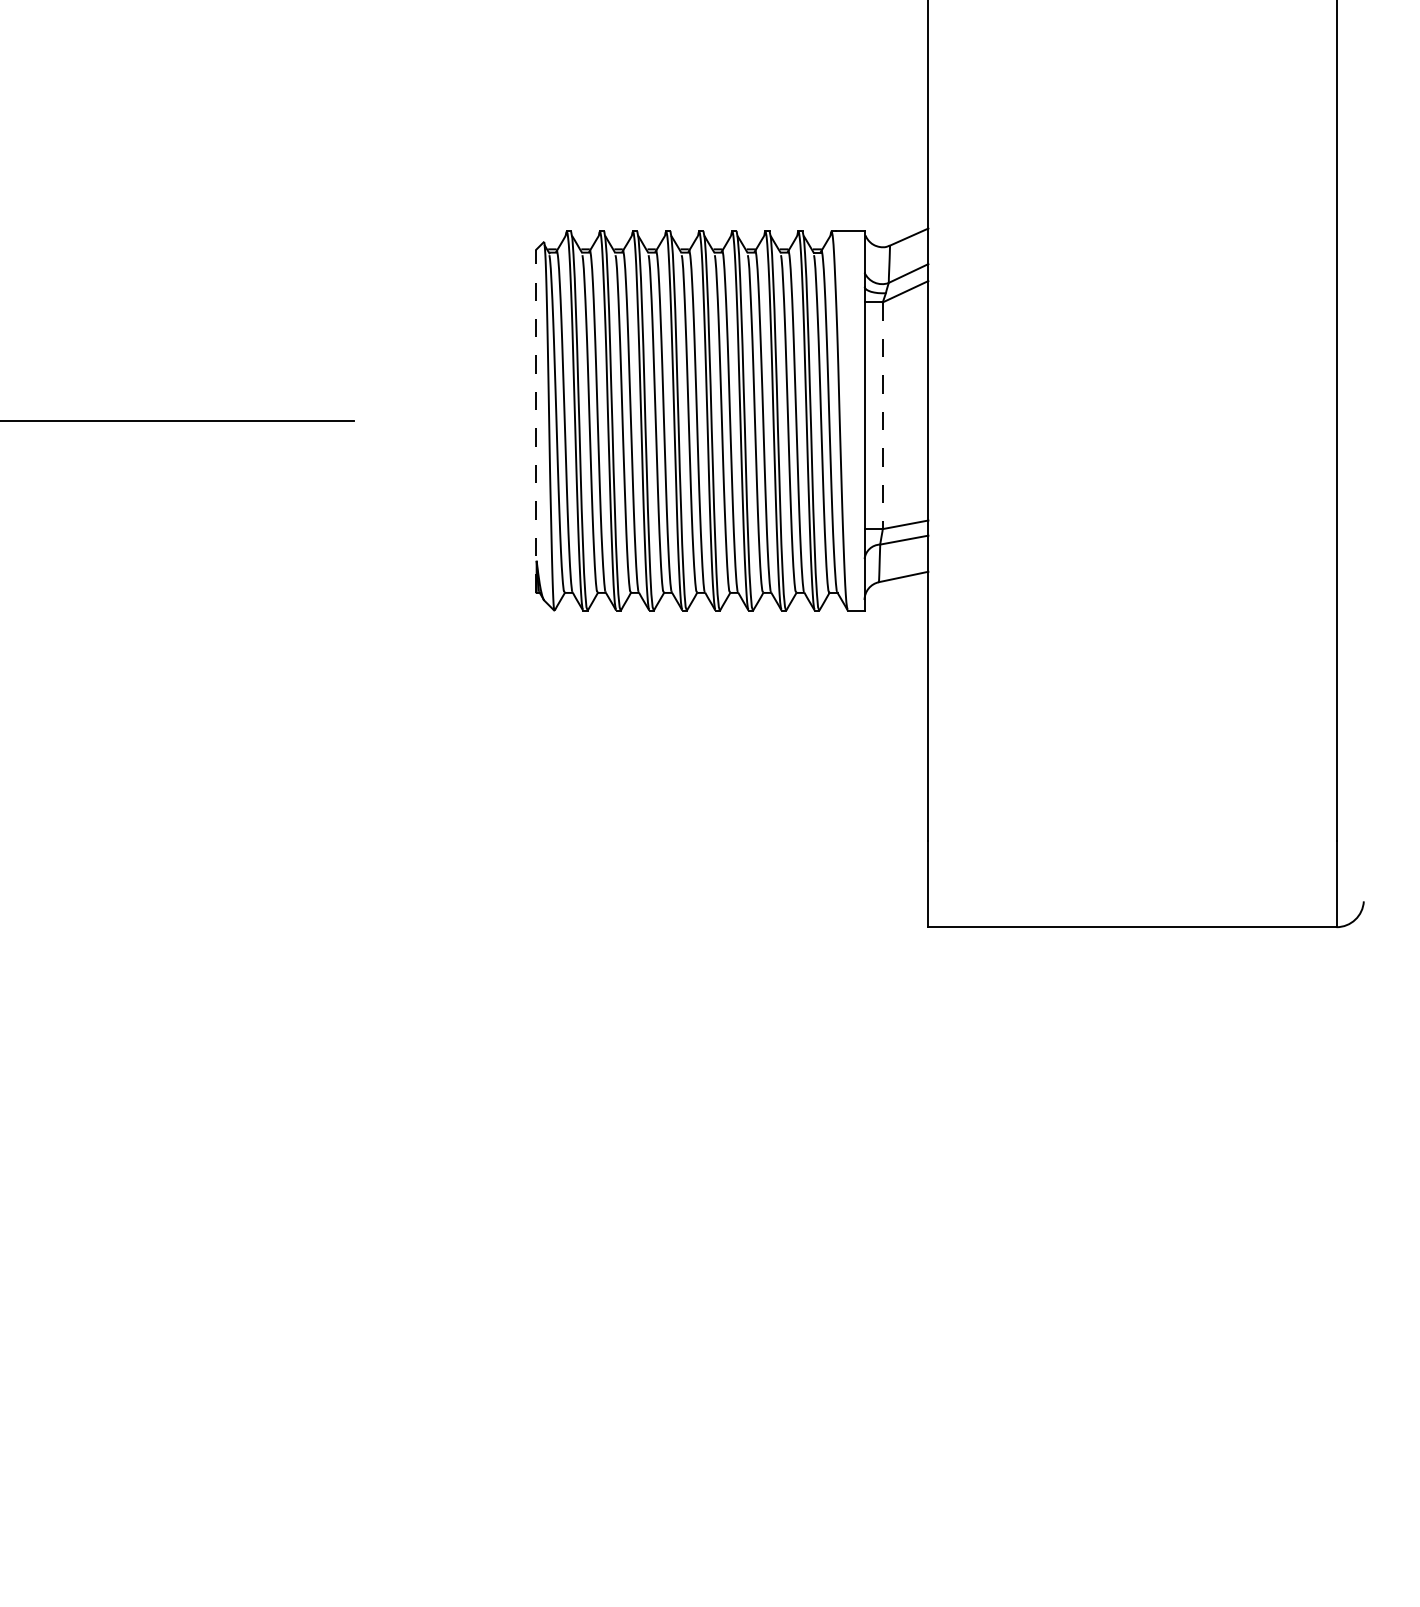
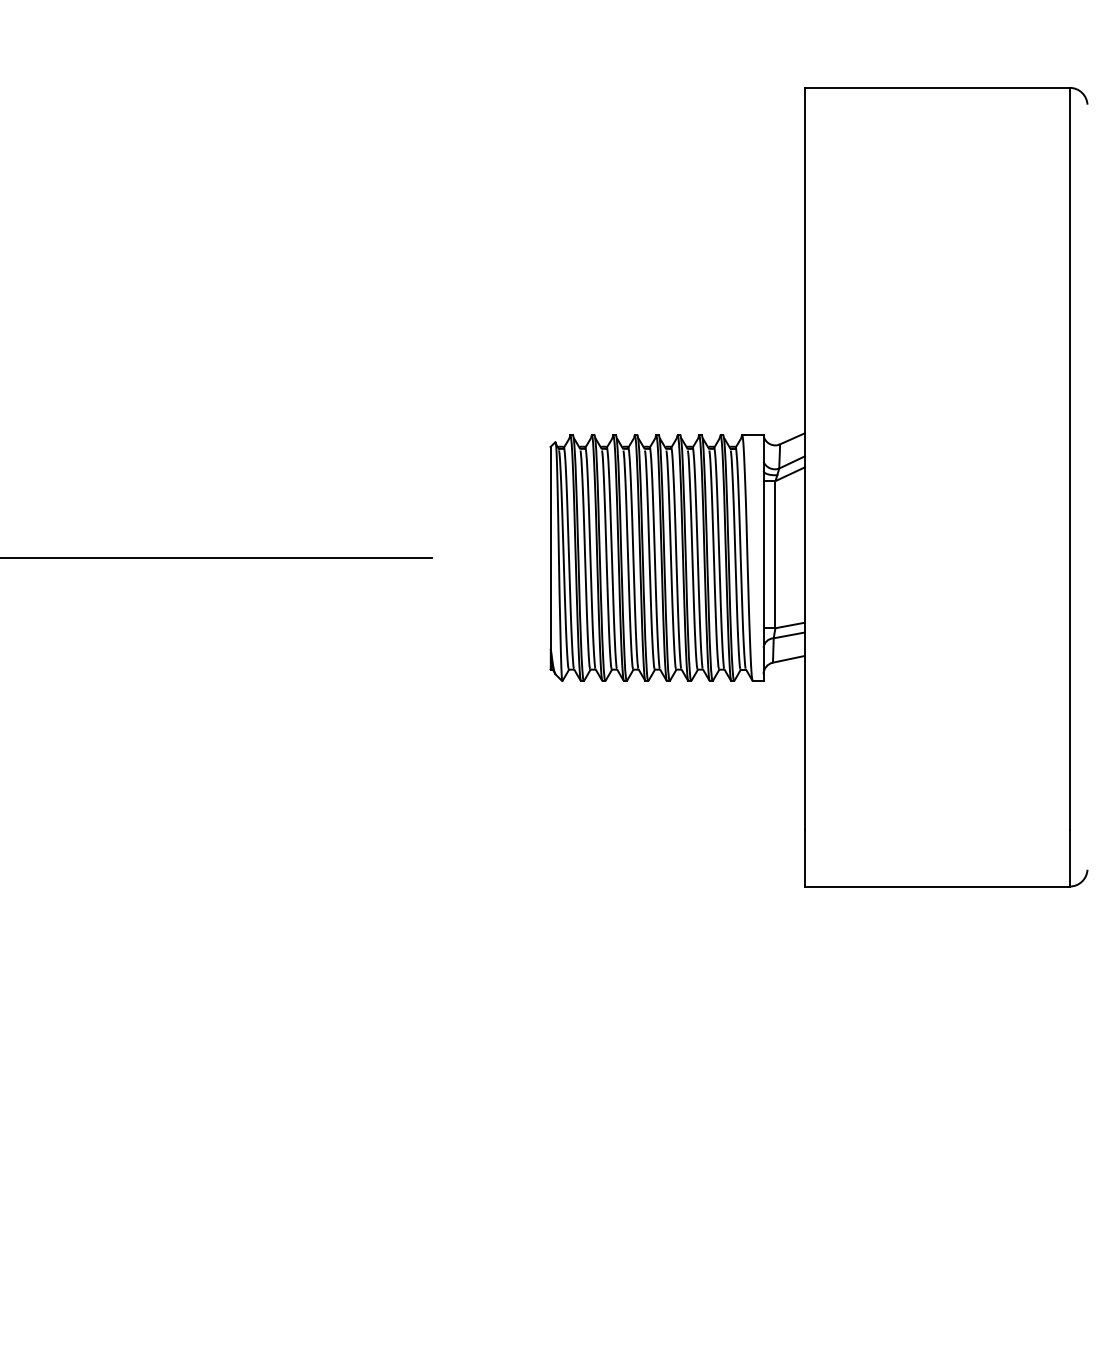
line: (882, 415) -> (775, 554), dashed -> solid
line: (536, 420) -> (550, 557), dashed -> solid

